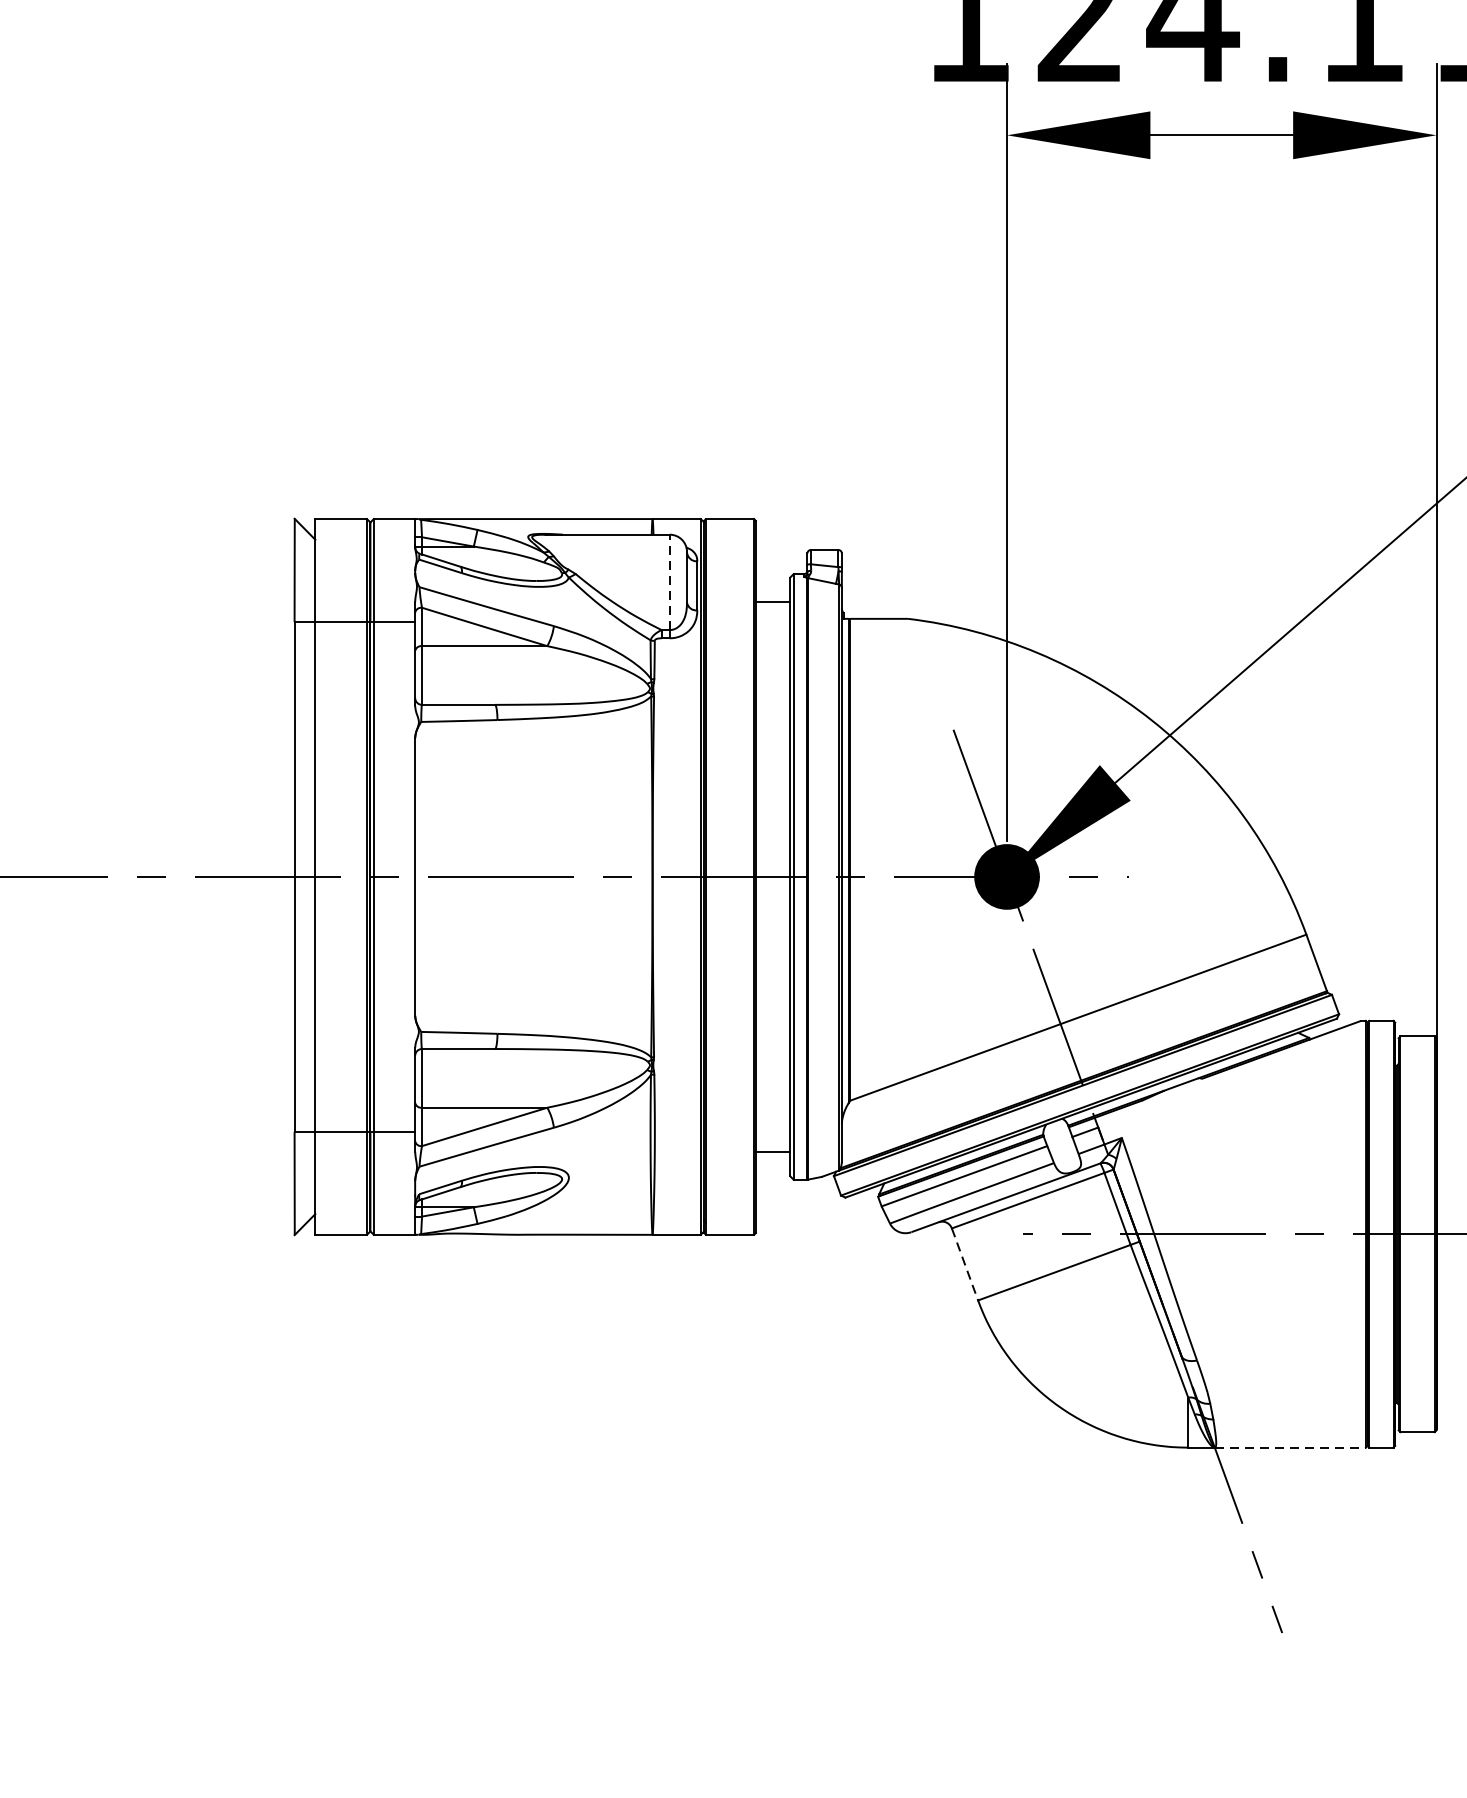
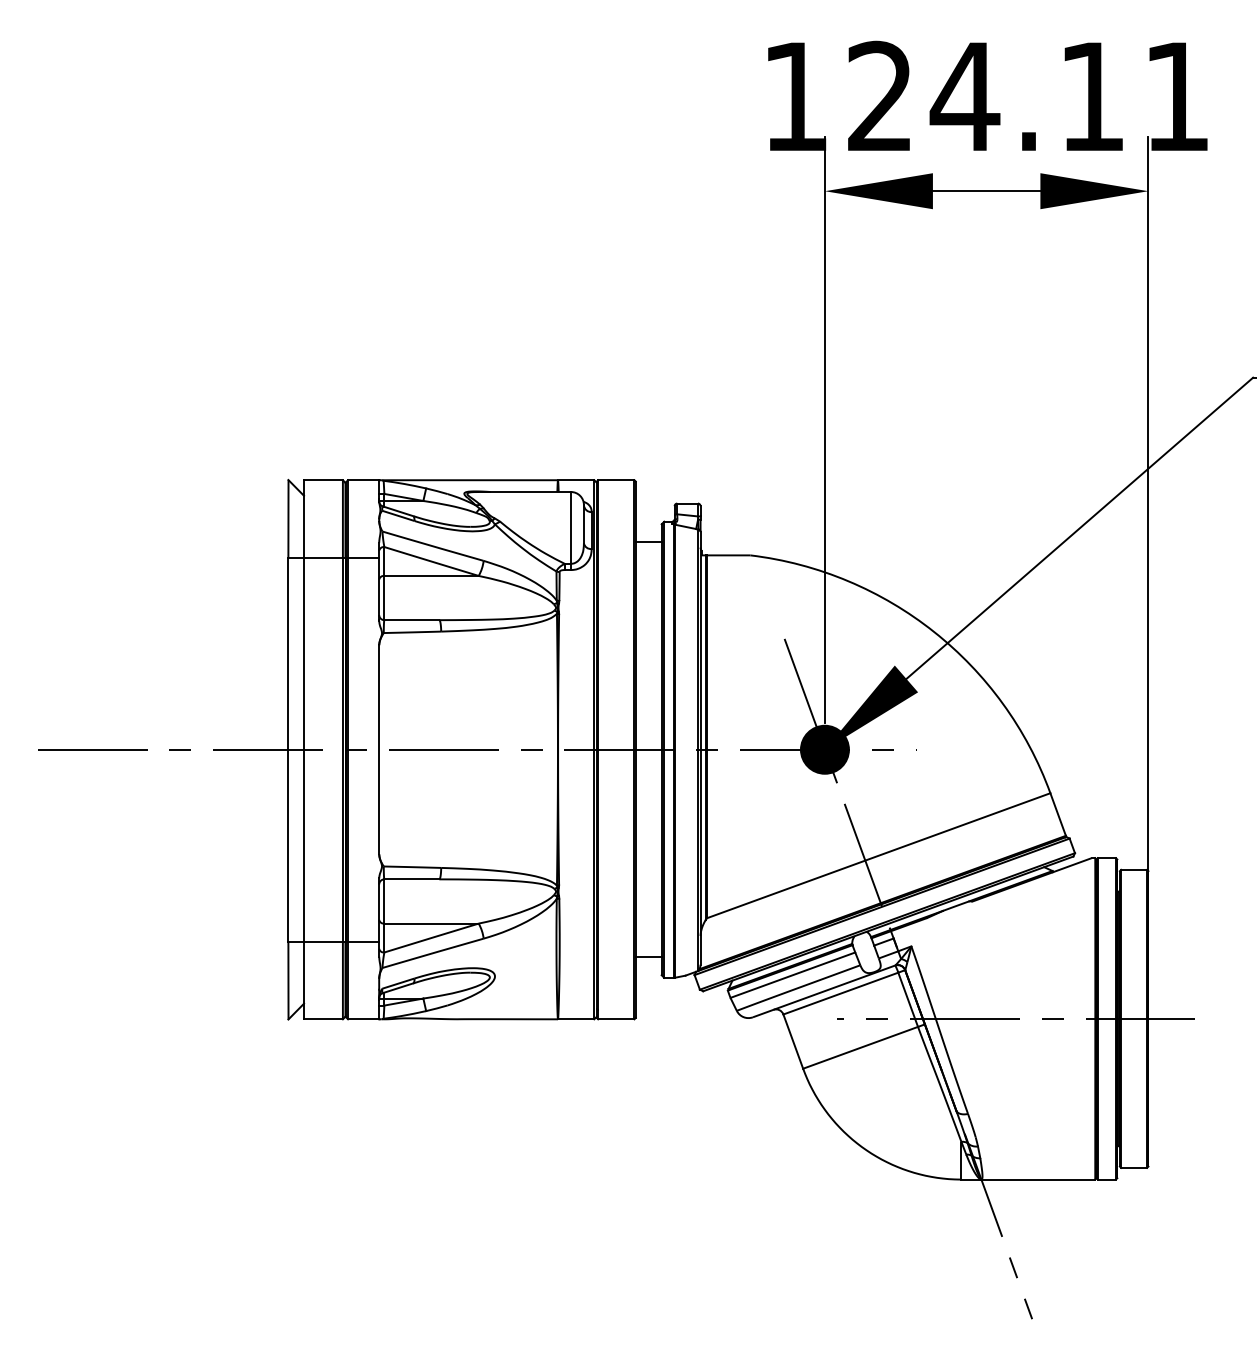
line: (669, 581) -> (570, 527), dashed -> solid
line: (965, 1264) -> (793, 1041), dashed -> solid
line: (1290, 1447) -> (1038, 1179), dashed -> solid

